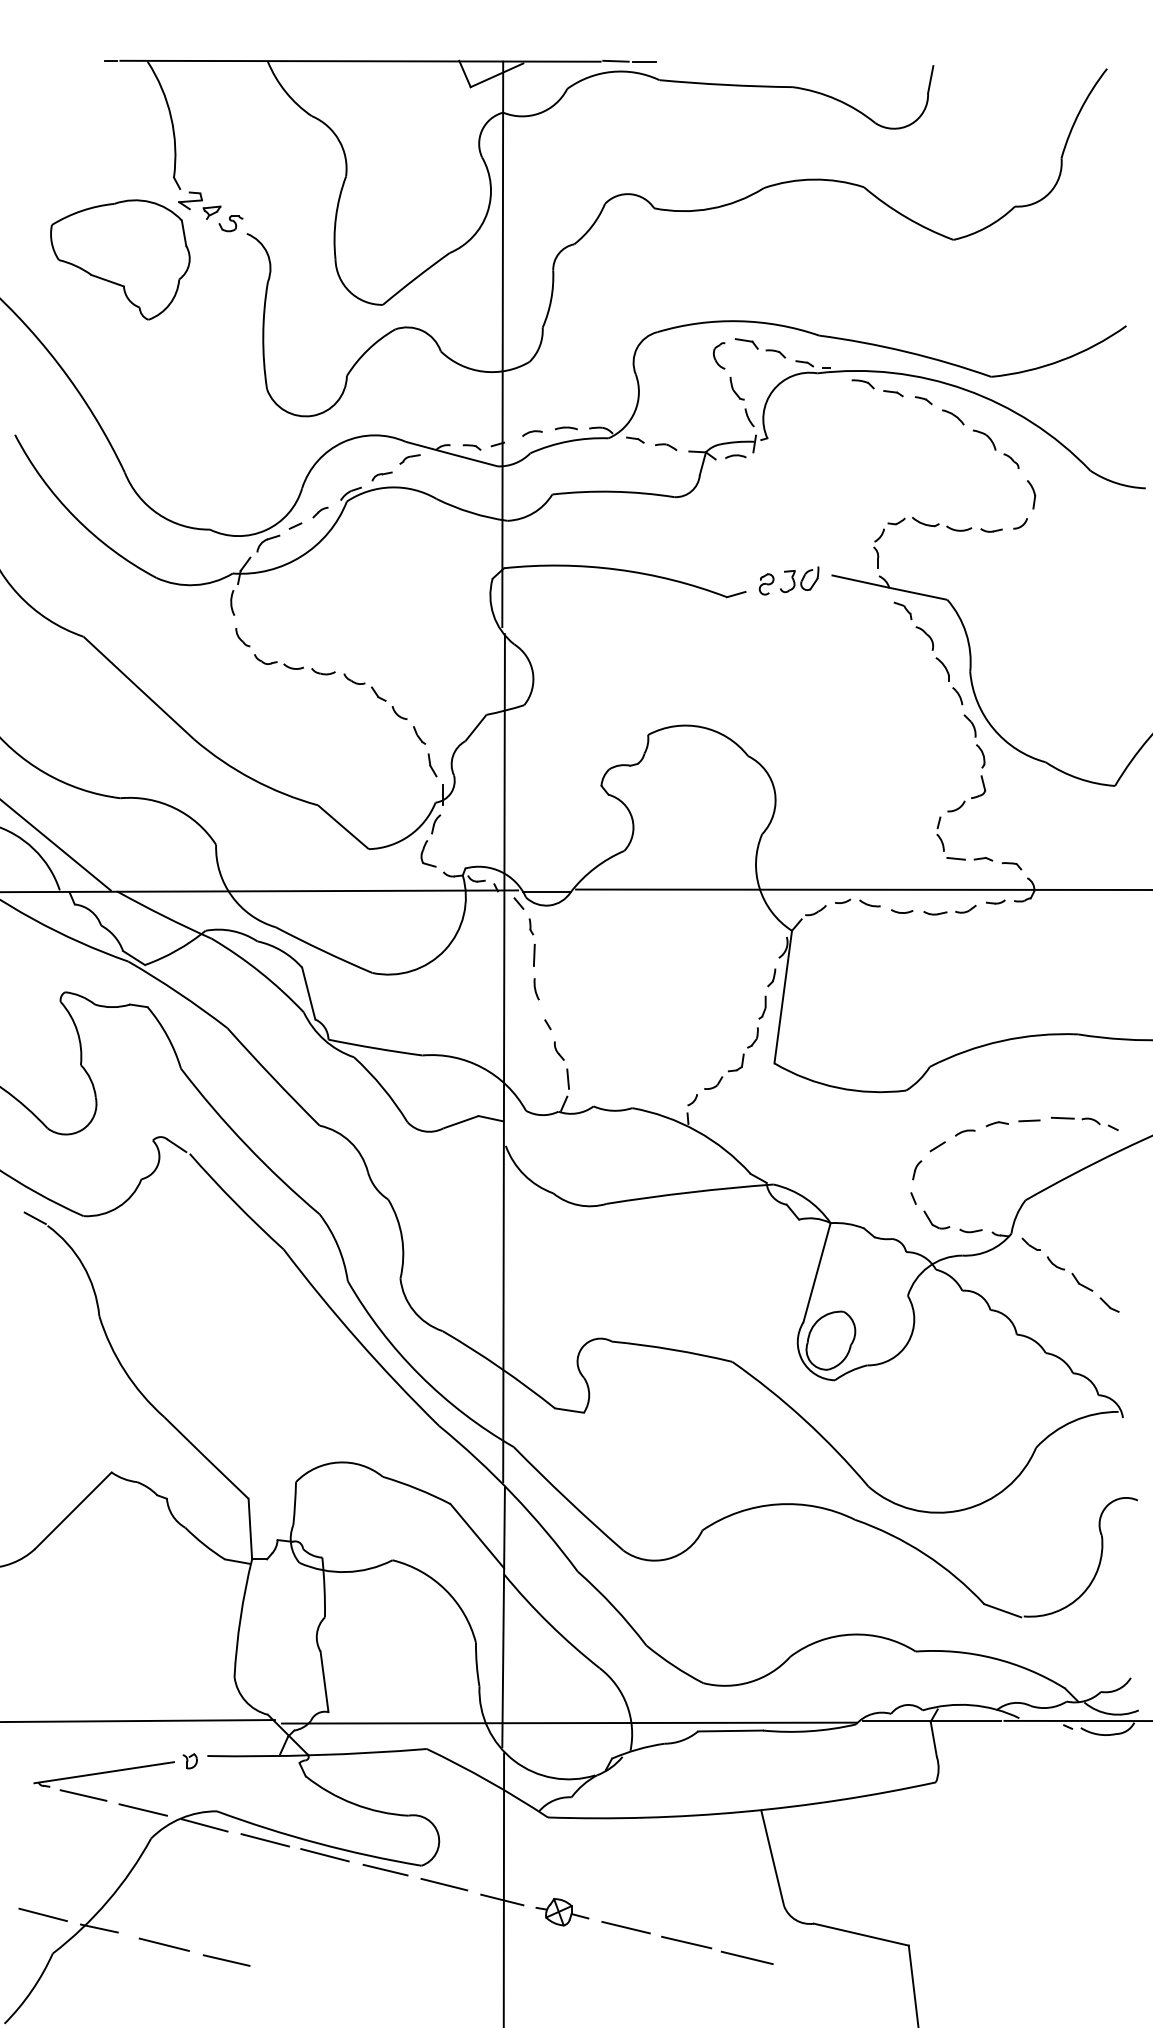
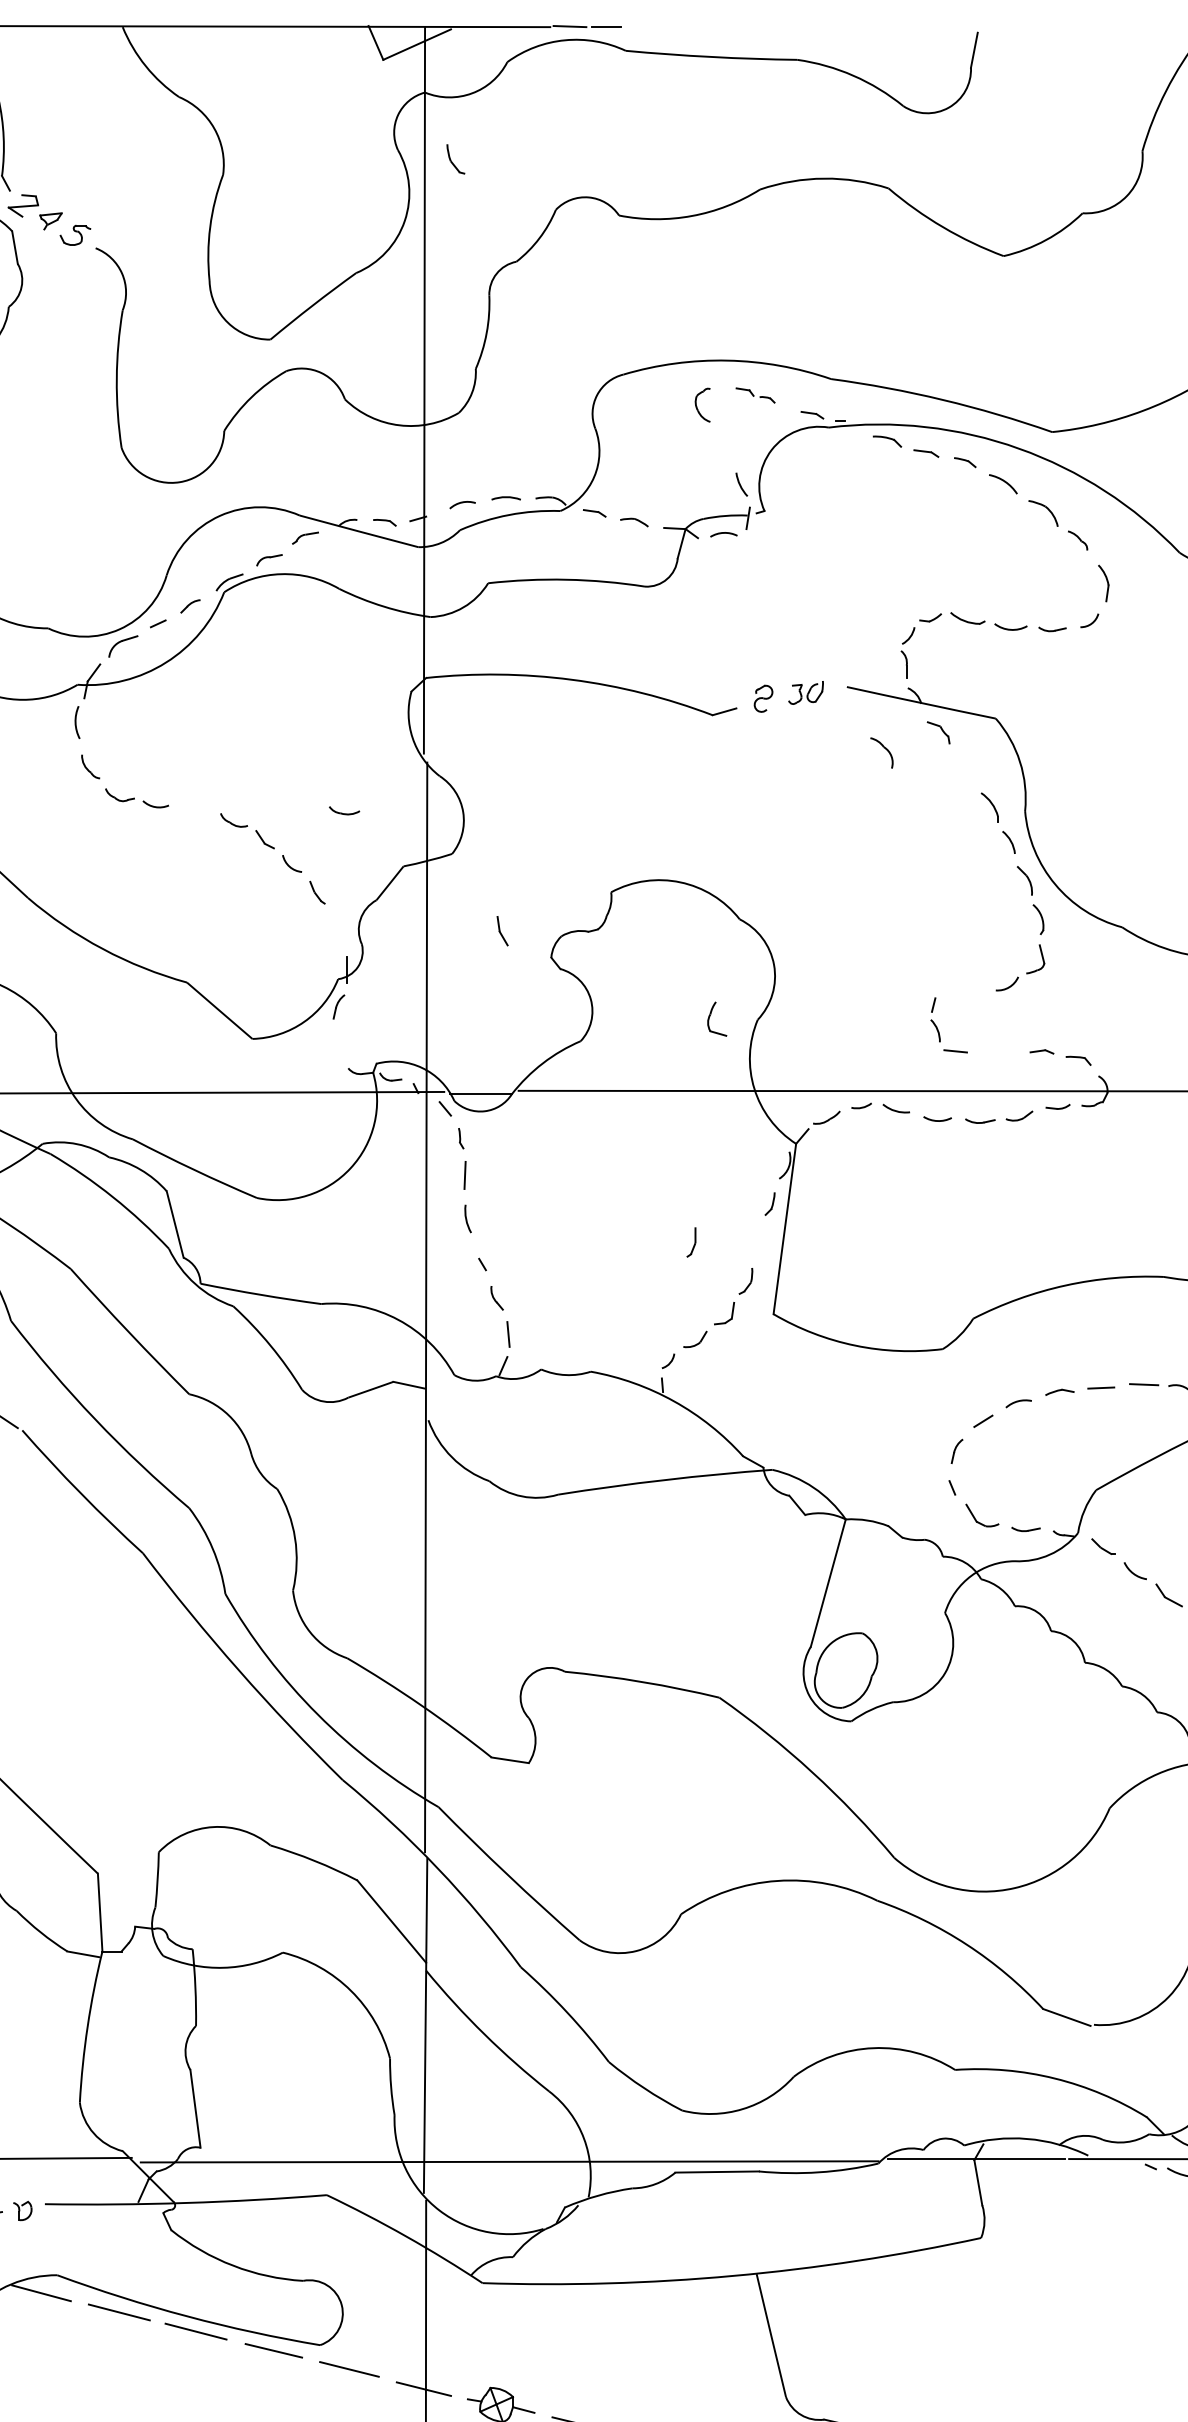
part: (760, 348) -> (755, 395), size x0.6
part: (736, 388) -> (454, 159), moved
part: (799, 579) -> (805, 692), size x0.7
part: (924, 638) -> (881, 752), moved
part: (323, 671) -> (344, 810), moved
part: (432, 765) -> (502, 931), moved
part: (943, 842) -> (939, 1030), moved
part: (428, 853) -> (717, 1018), moved
part: (762, 1007) -> (691, 1242), moved

